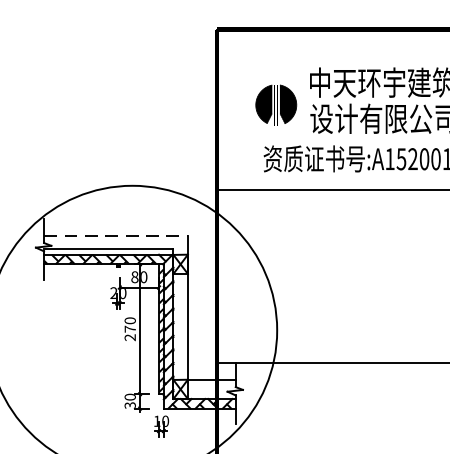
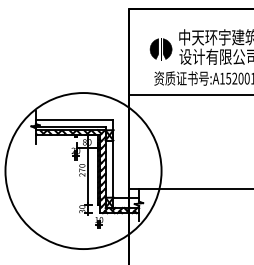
line: (115, 236) -> (74, 120), dashed -> solid

